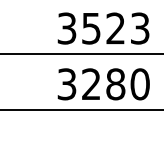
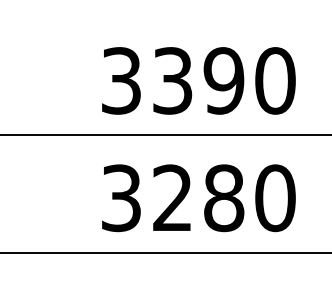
text: (115, 28) -> (223, 80), 3523 -> 3390

